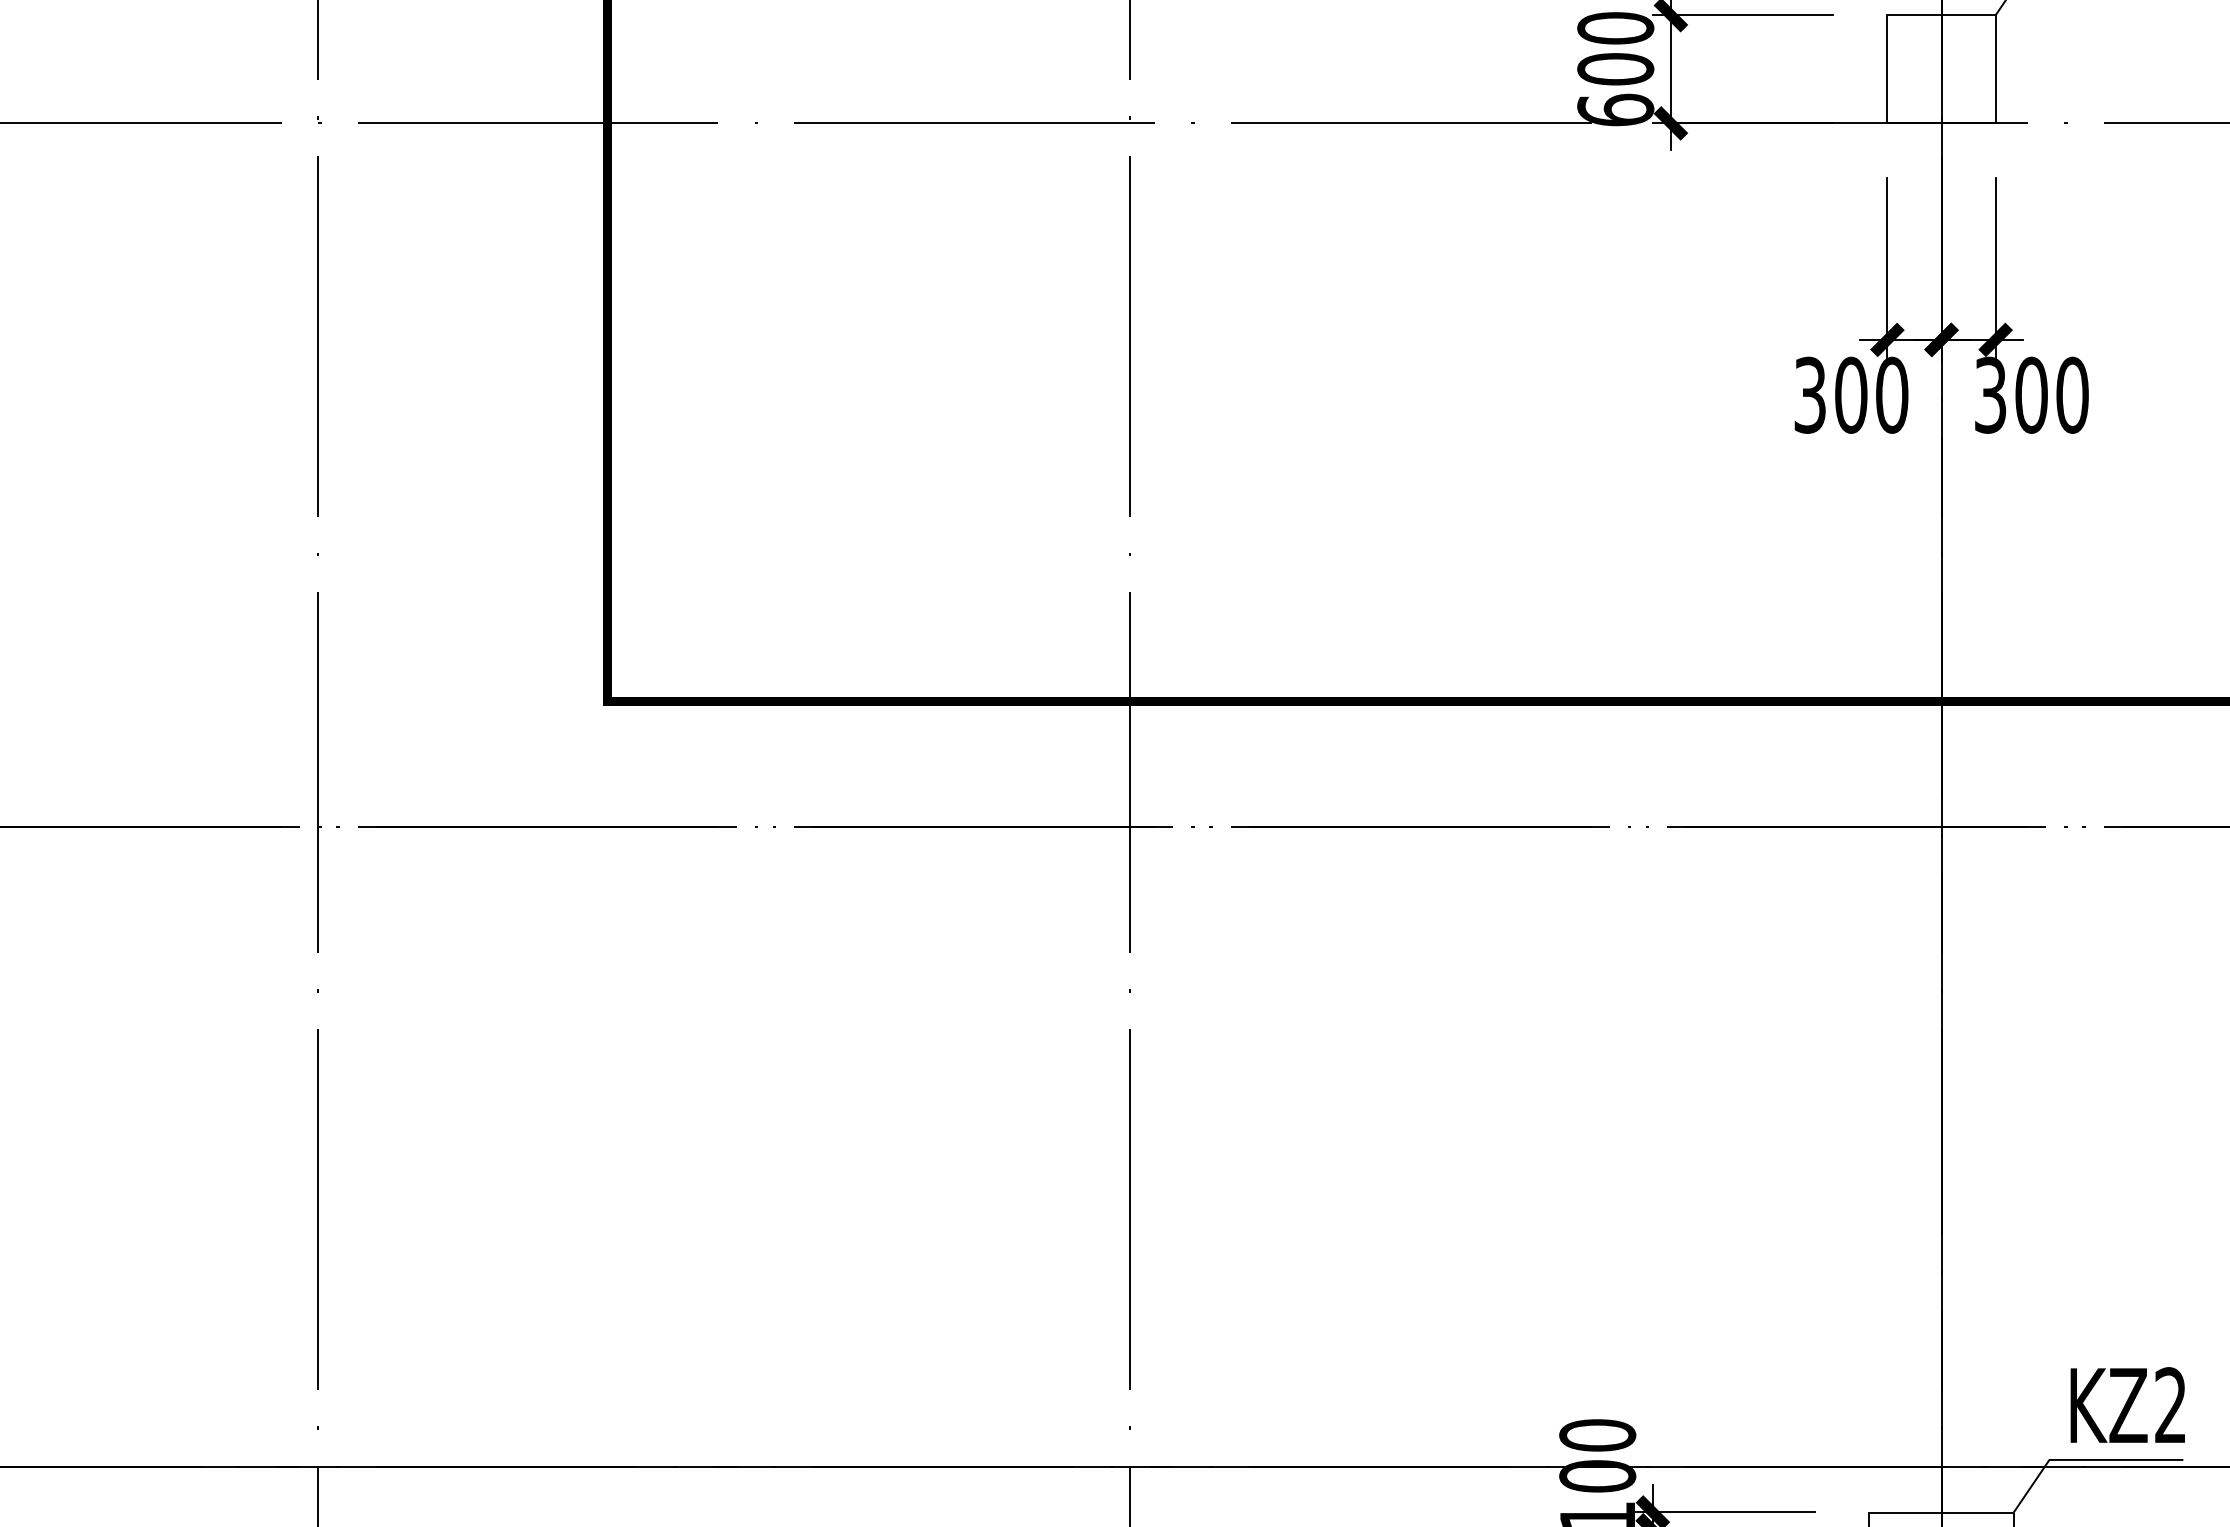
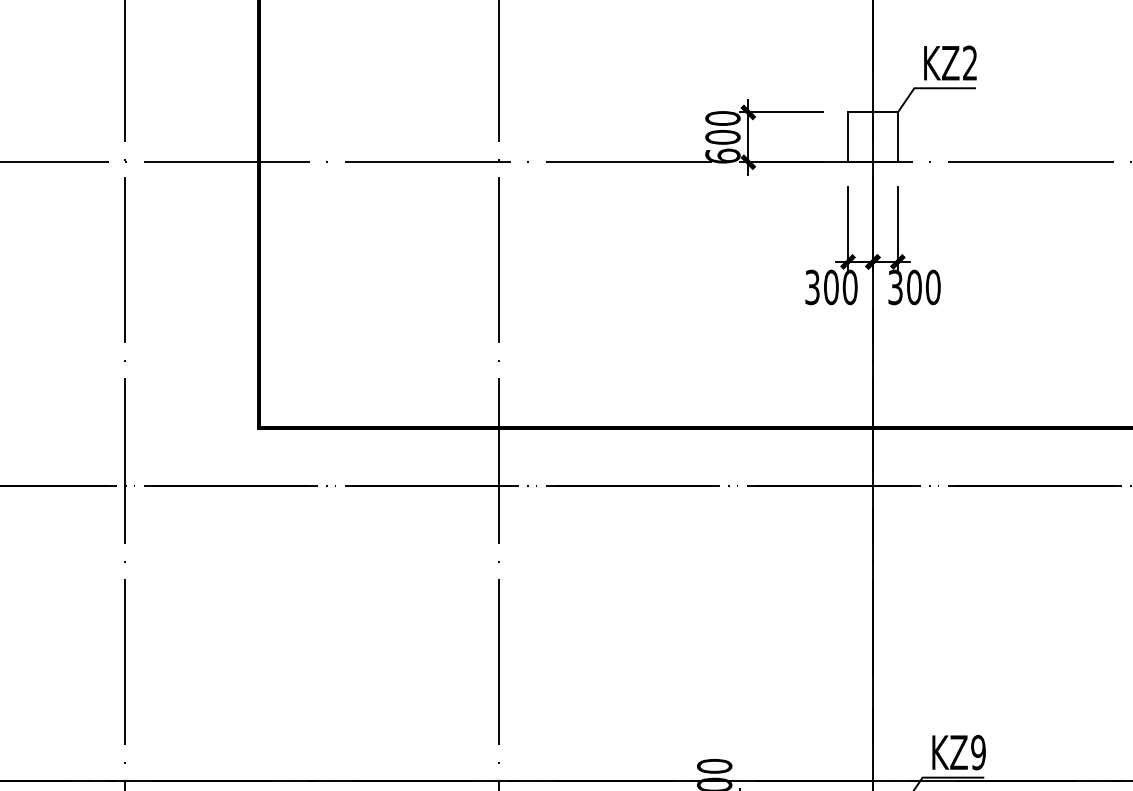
text: (2170, 1405) -> (978, 752), KZ2 -> KZ9

